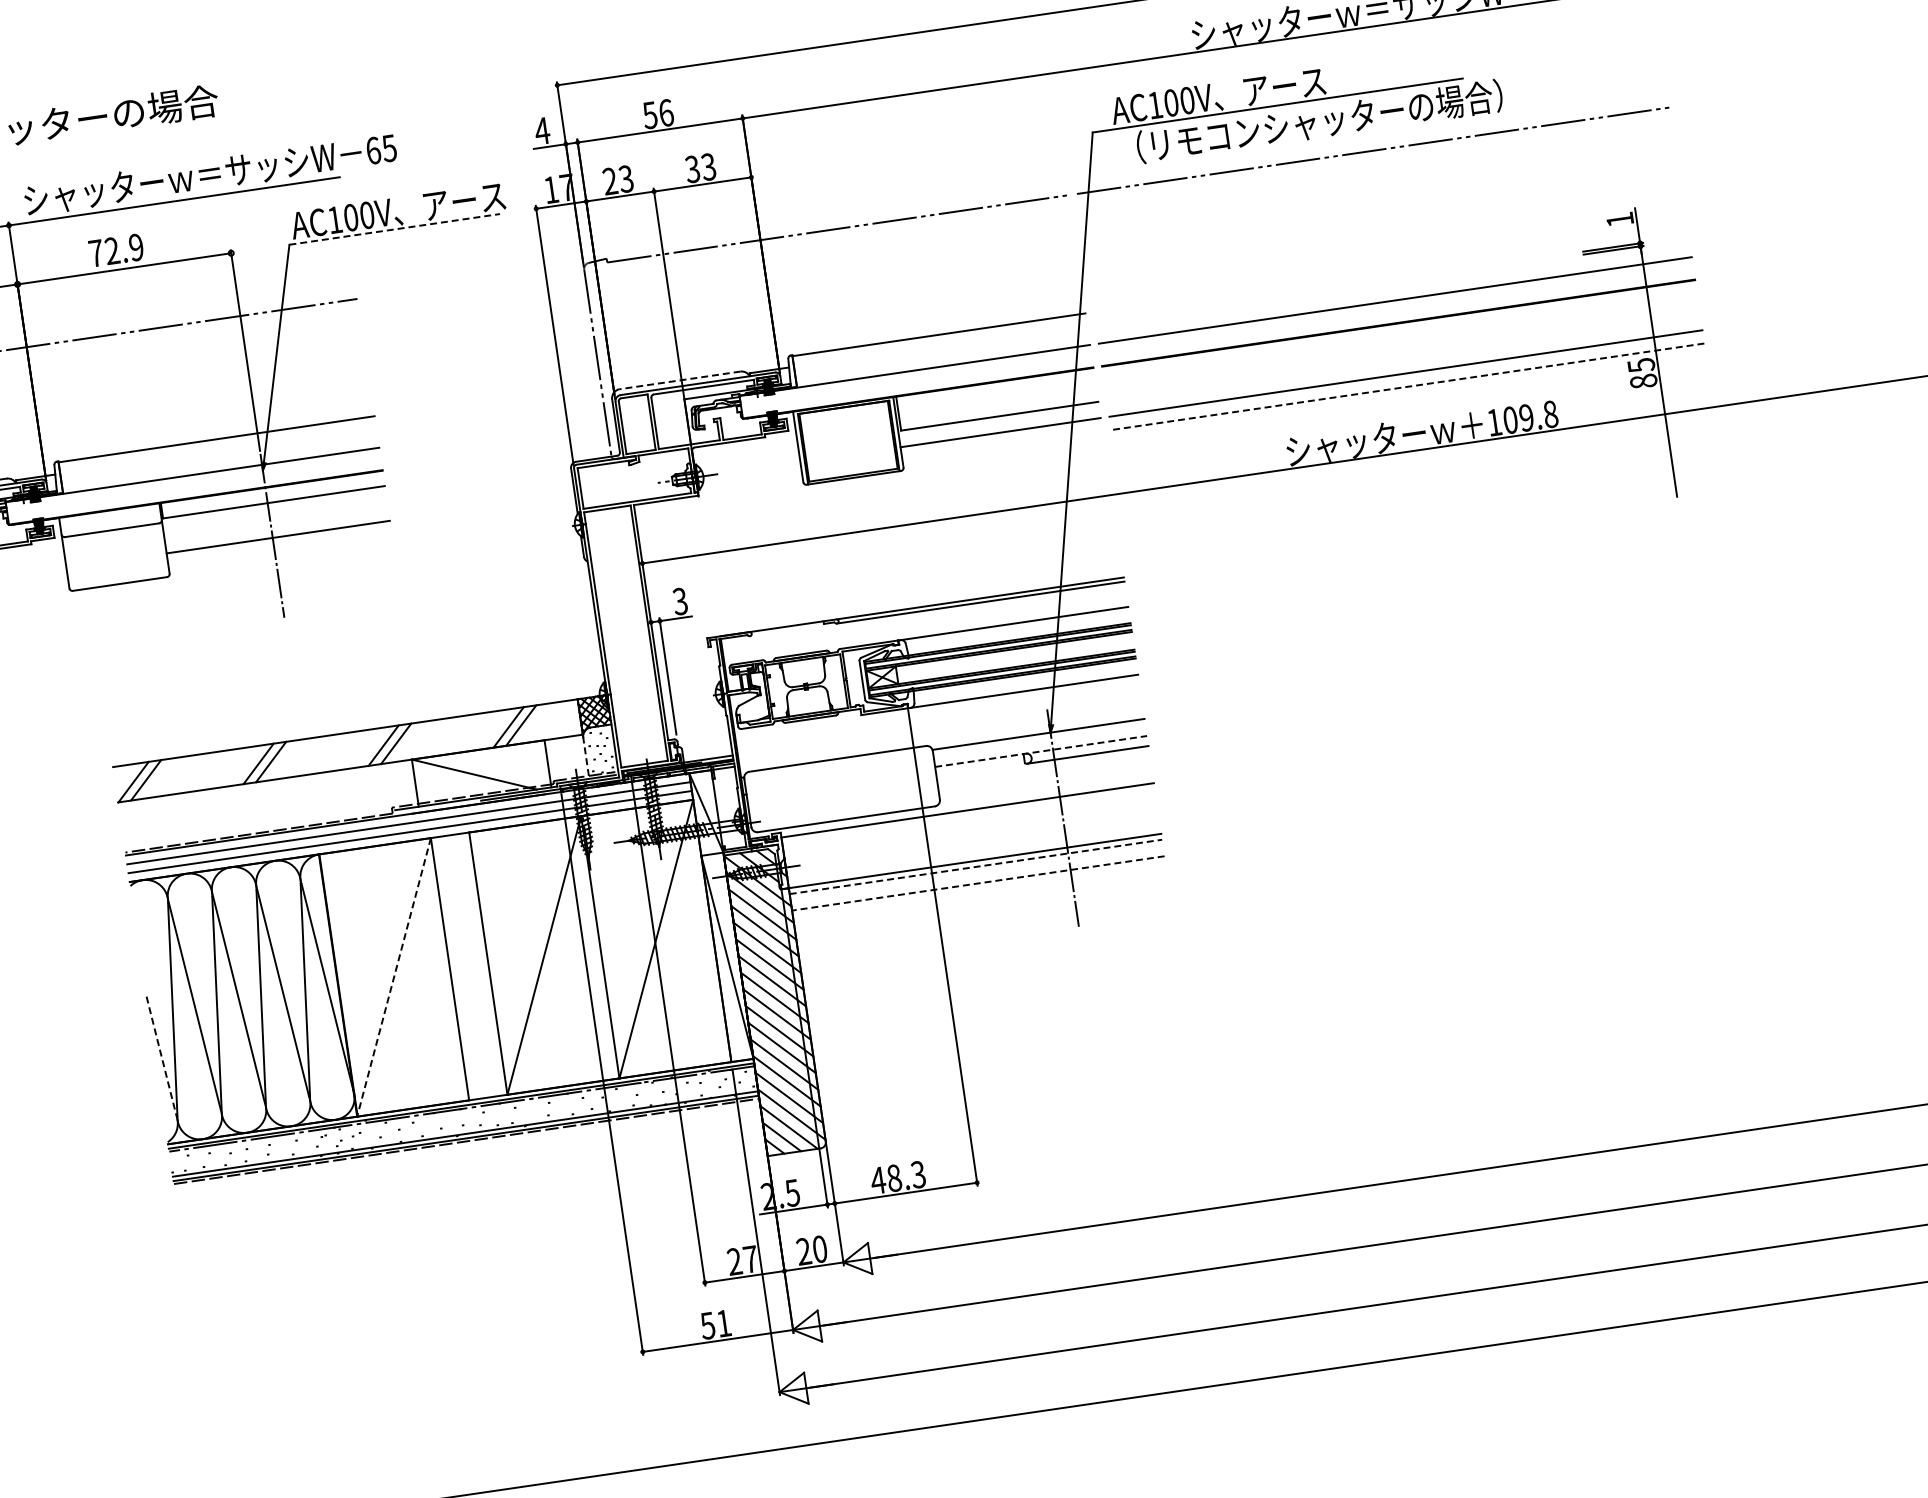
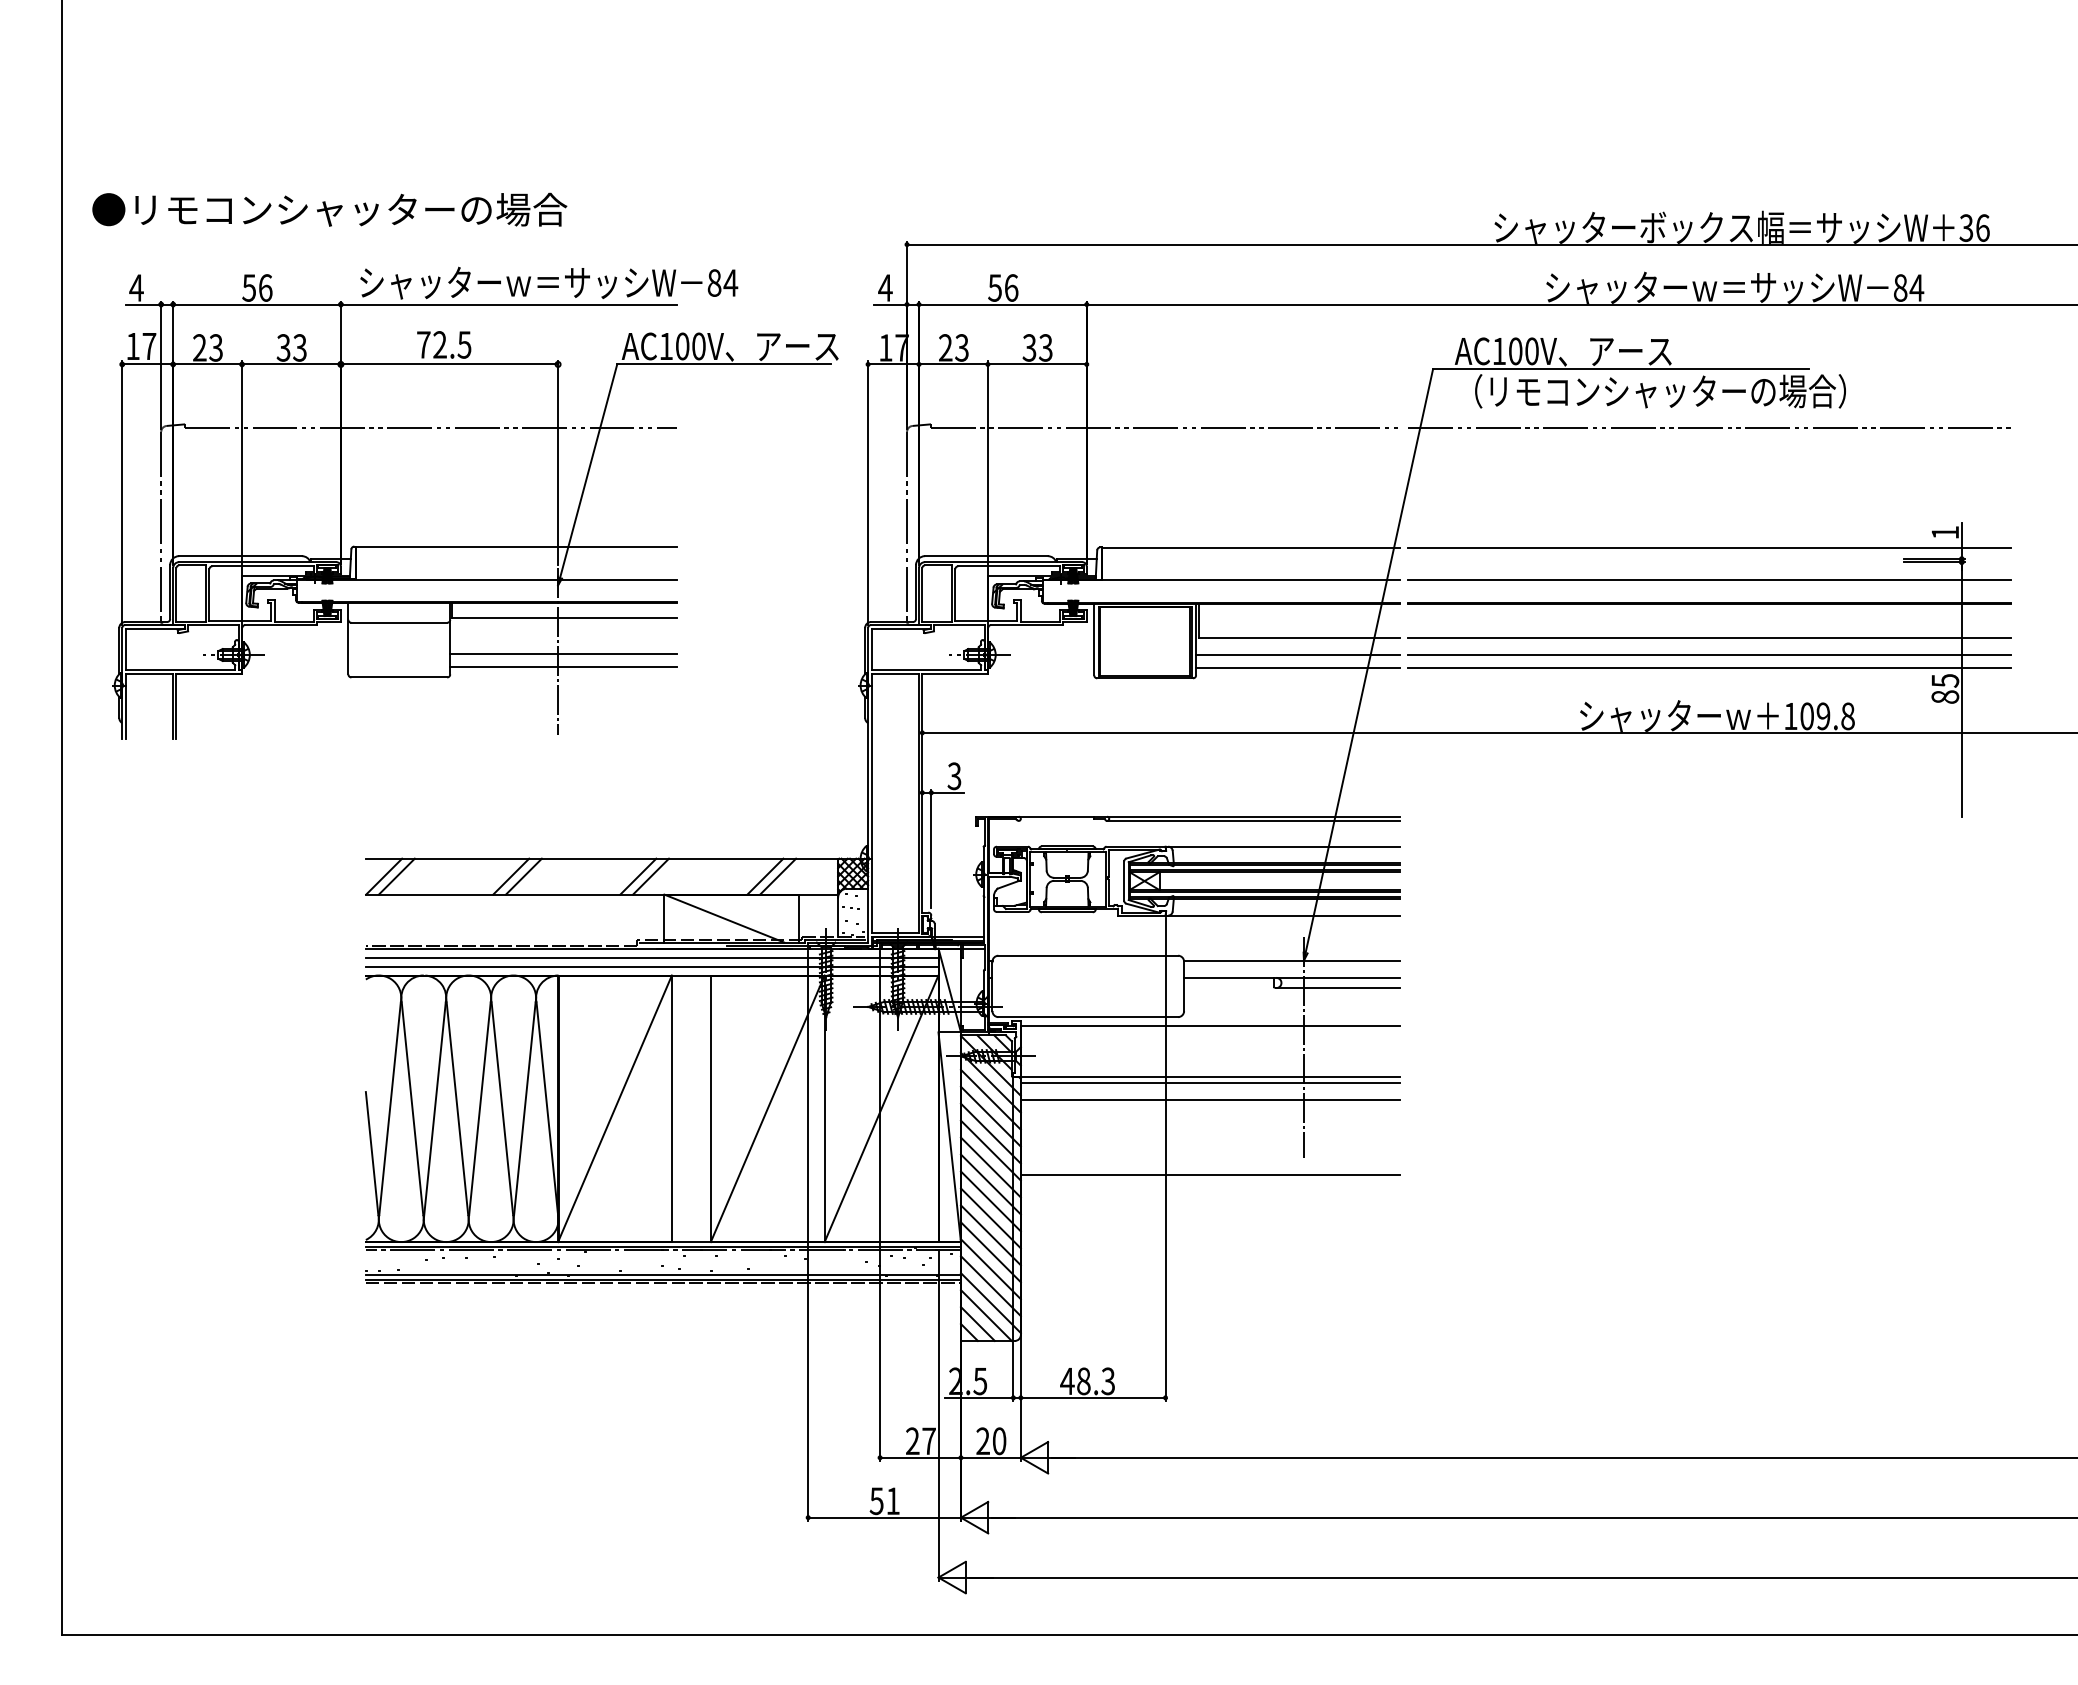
text: (381, 149) -> (722, 282), 65 -> 84
line: (394, 229) -> (724, 364), dashed -> solid
text: (136, 247) -> (464, 344), 72.9 -> 72.5
line: (1390, 269) -> (1709, 548), added
line: (1403, 357) -> (1709, 638), added
line: (679, 380) -> (985, 556), dashed -> solid
line: (1407, 387) -> (1709, 668), dashed -> solid
line: (1002, 446) -> (1297, 668), added
line: (280, 550) -> (563, 667), added
line: (1040, 751) -> (1291, 977), dashed -> solid
line: (586, 756) -> (838, 916), dashed -> solid
line: (976, 867) -> (1210, 1083), dashed -> solid
line: (977, 883) -> (1209, 1100), dashed -> solid
line: (988, 957) -> (1209, 1175), added
line: (393, 977) -> (614, 1108), dashed -> solid
line: (161, 1056) -> (372, 1153), dashed -> solid

